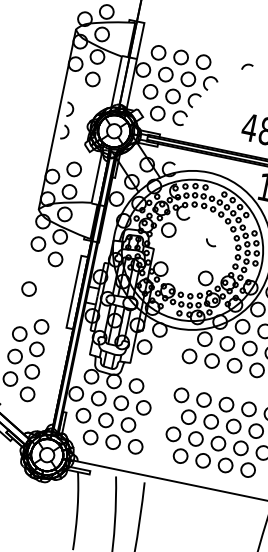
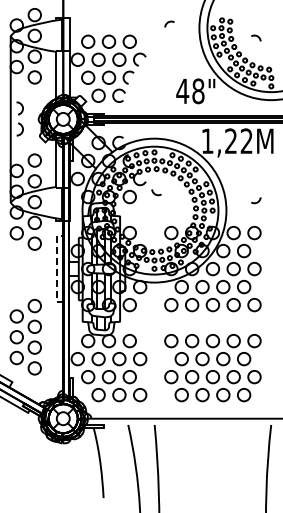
arc: (247, 65) -> (169, 22), moved
arc: (209, 243) -> (155, 193), moved
circle: (28, 288) -> (16, 274), removed
line: (74, 291) -> (57, 268), solid -> dashed

